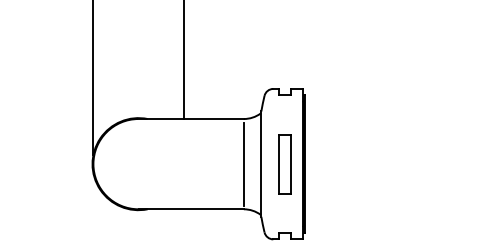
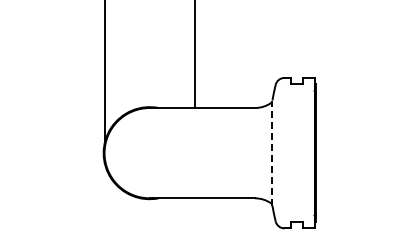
line: (243, 164) -> (254, 153), removed
line: (261, 164) -> (272, 153), solid -> dashed
part: (284, 164) -> (295, 153), removed

